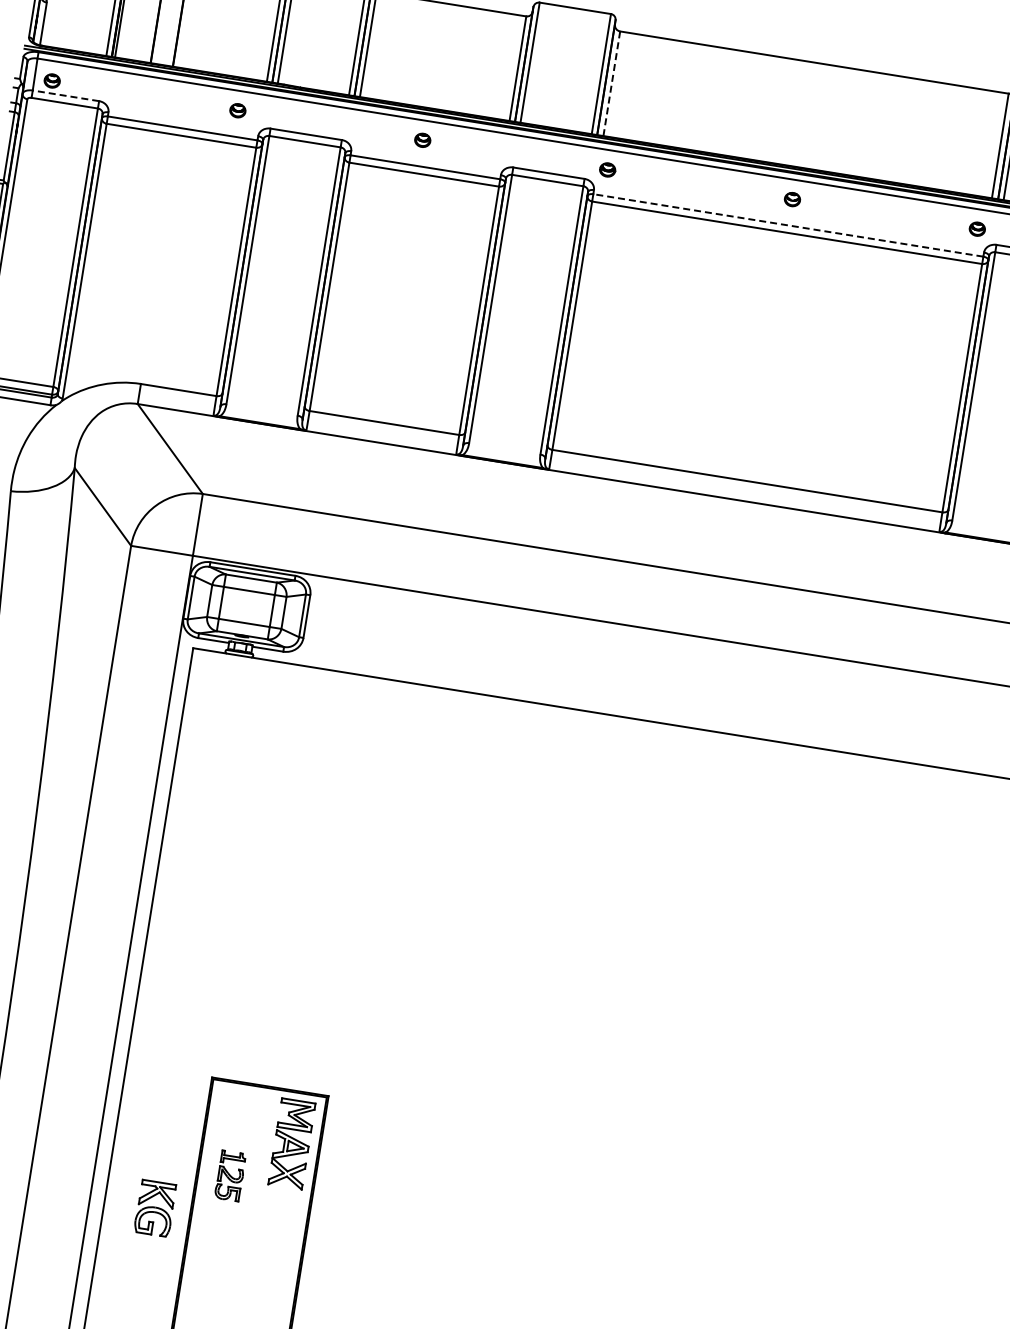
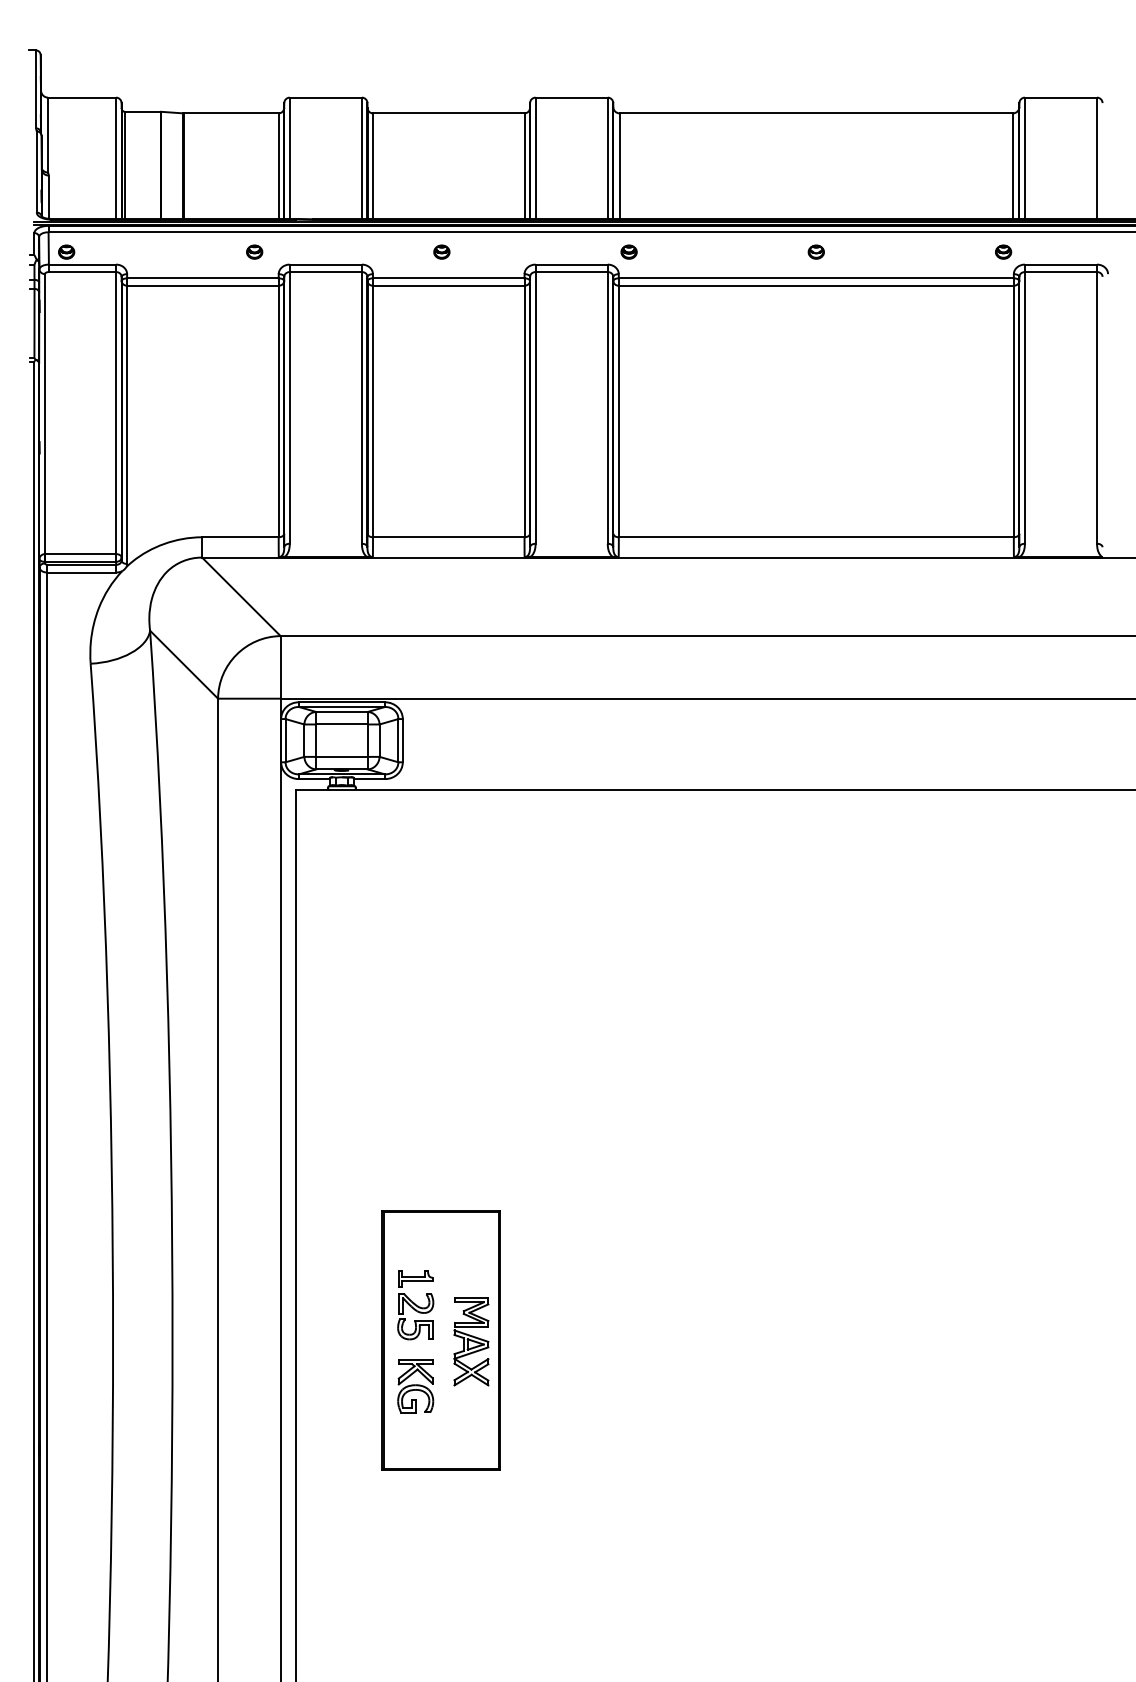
line: (611, 83) -> (619, 166), dashed -> solid
line: (65, 95) -> (82, 264), dashed -> solid
line: (787, 225) -> (815, 278), dashed -> solid
part: (292, 1143) -> (471, 1341), moved
part: (230, 1176) -> (415, 1305), size x1.43
part: (155, 1208) -> (415, 1386), moved

